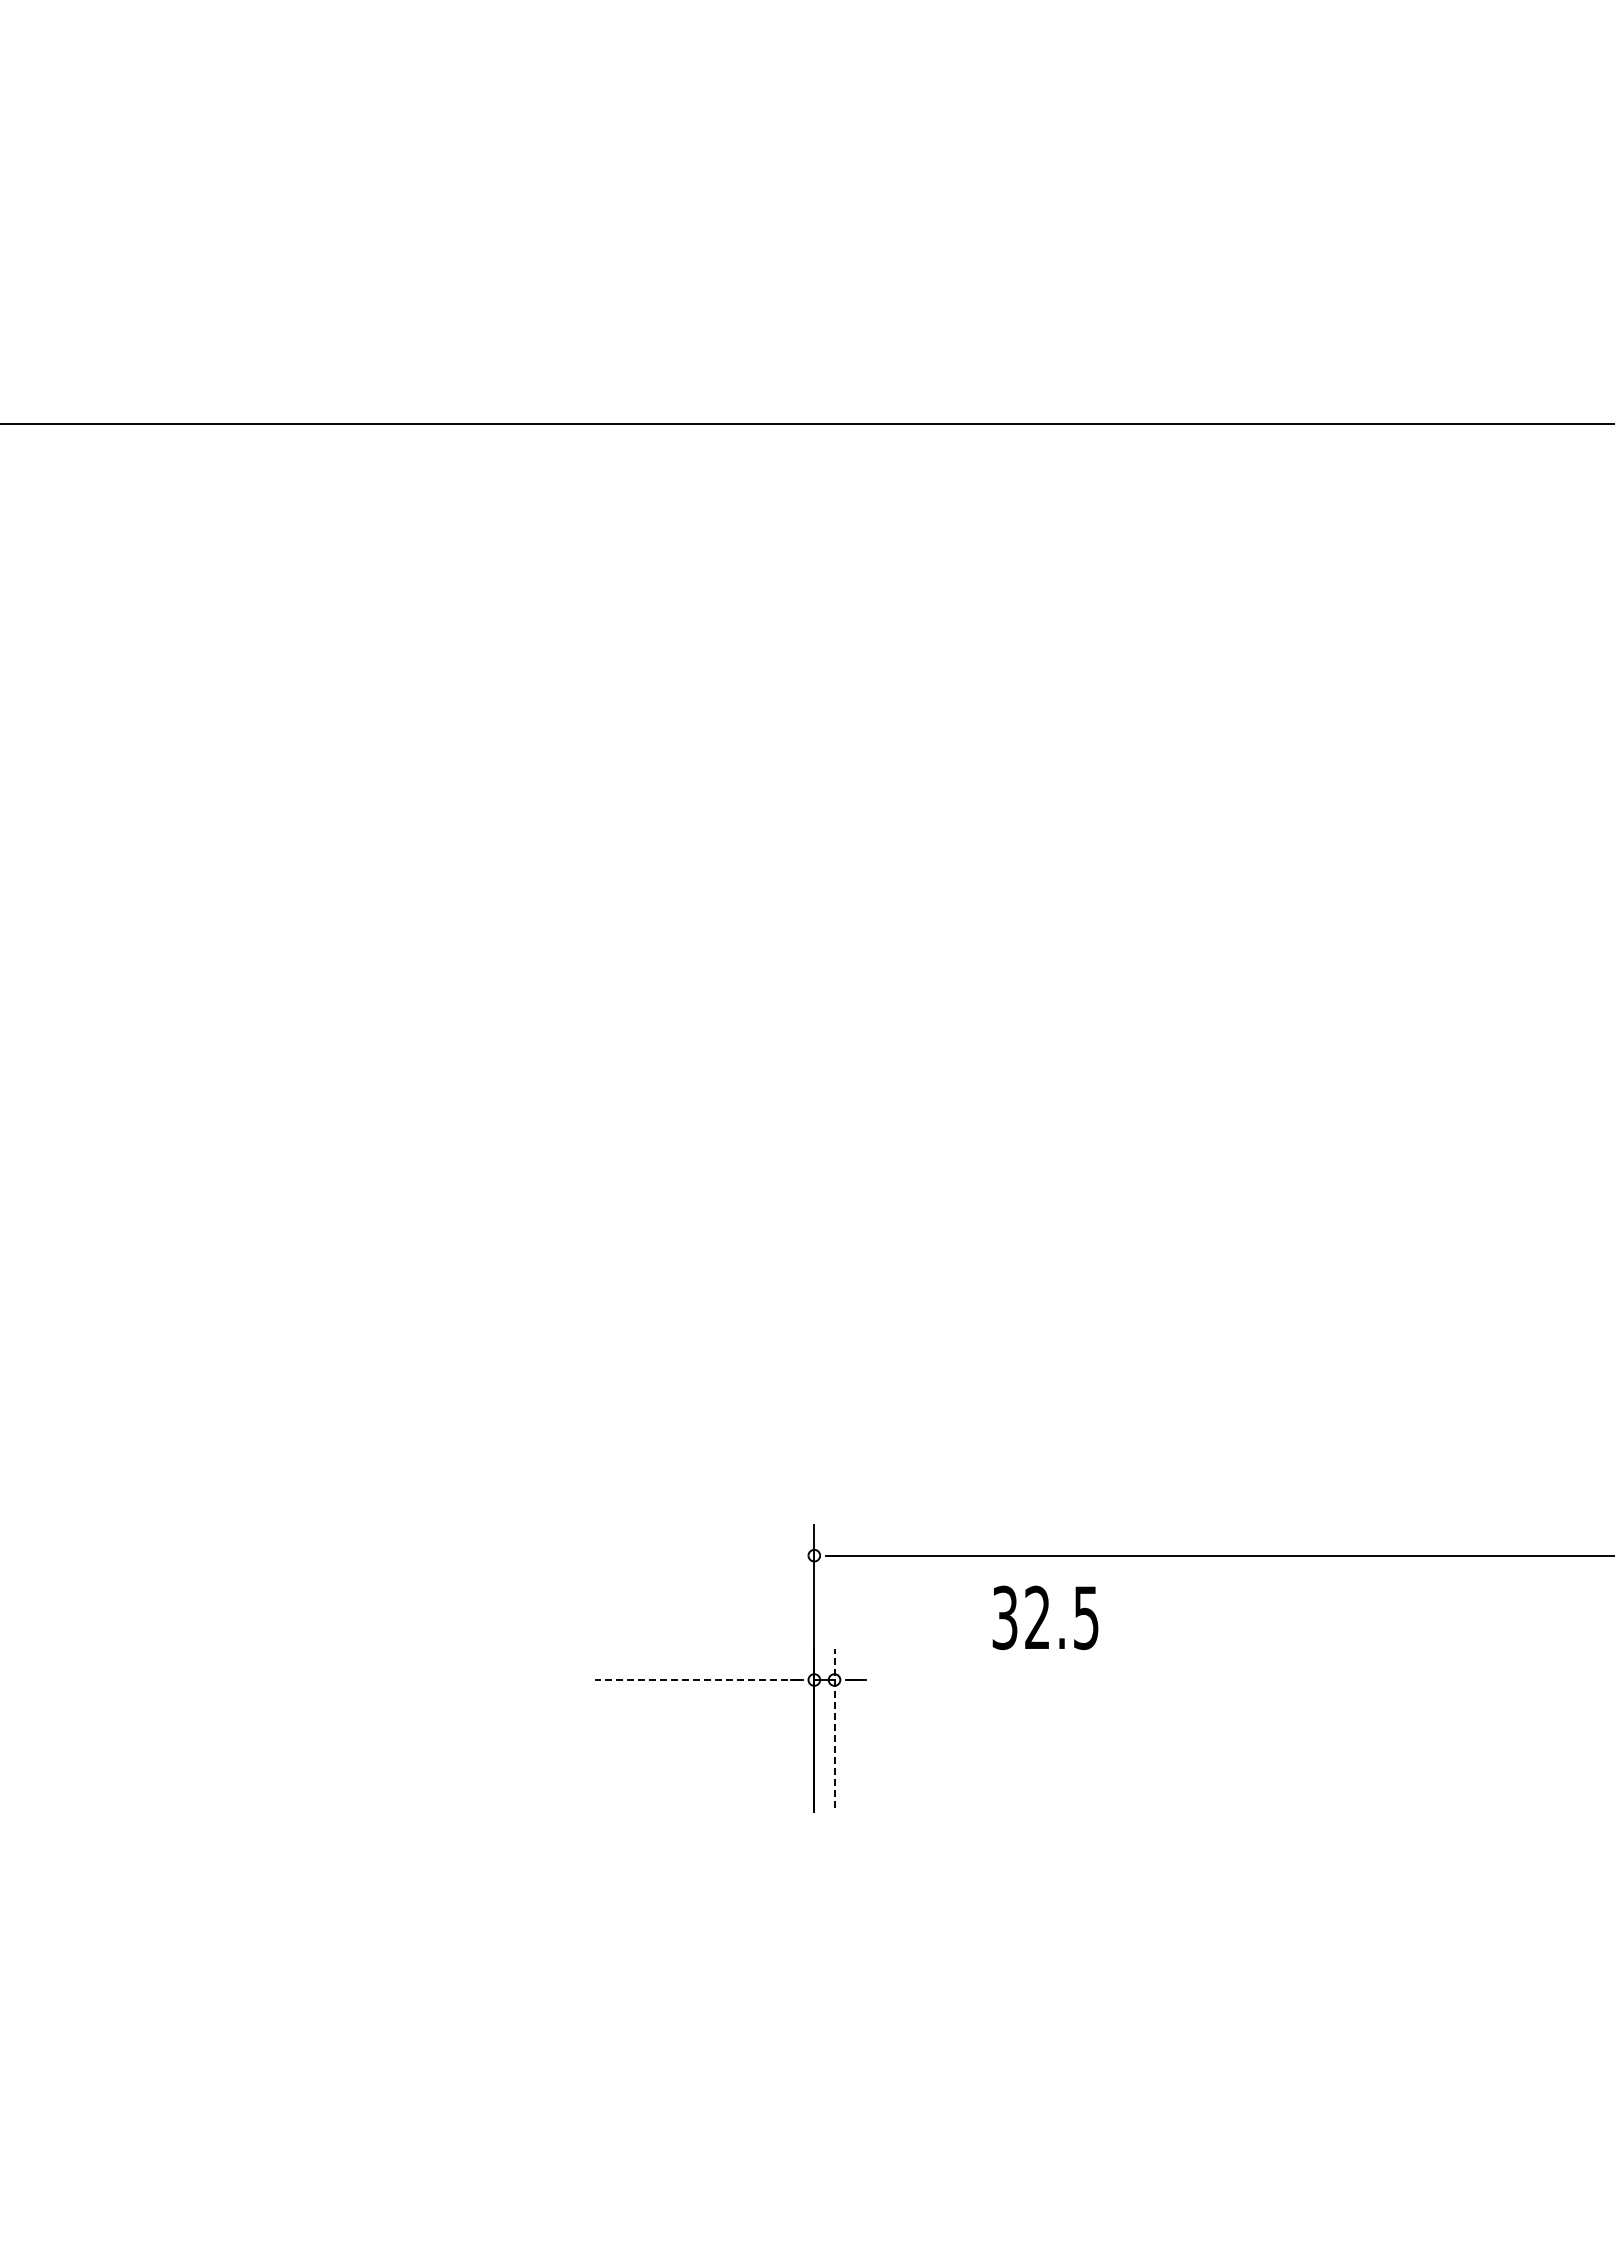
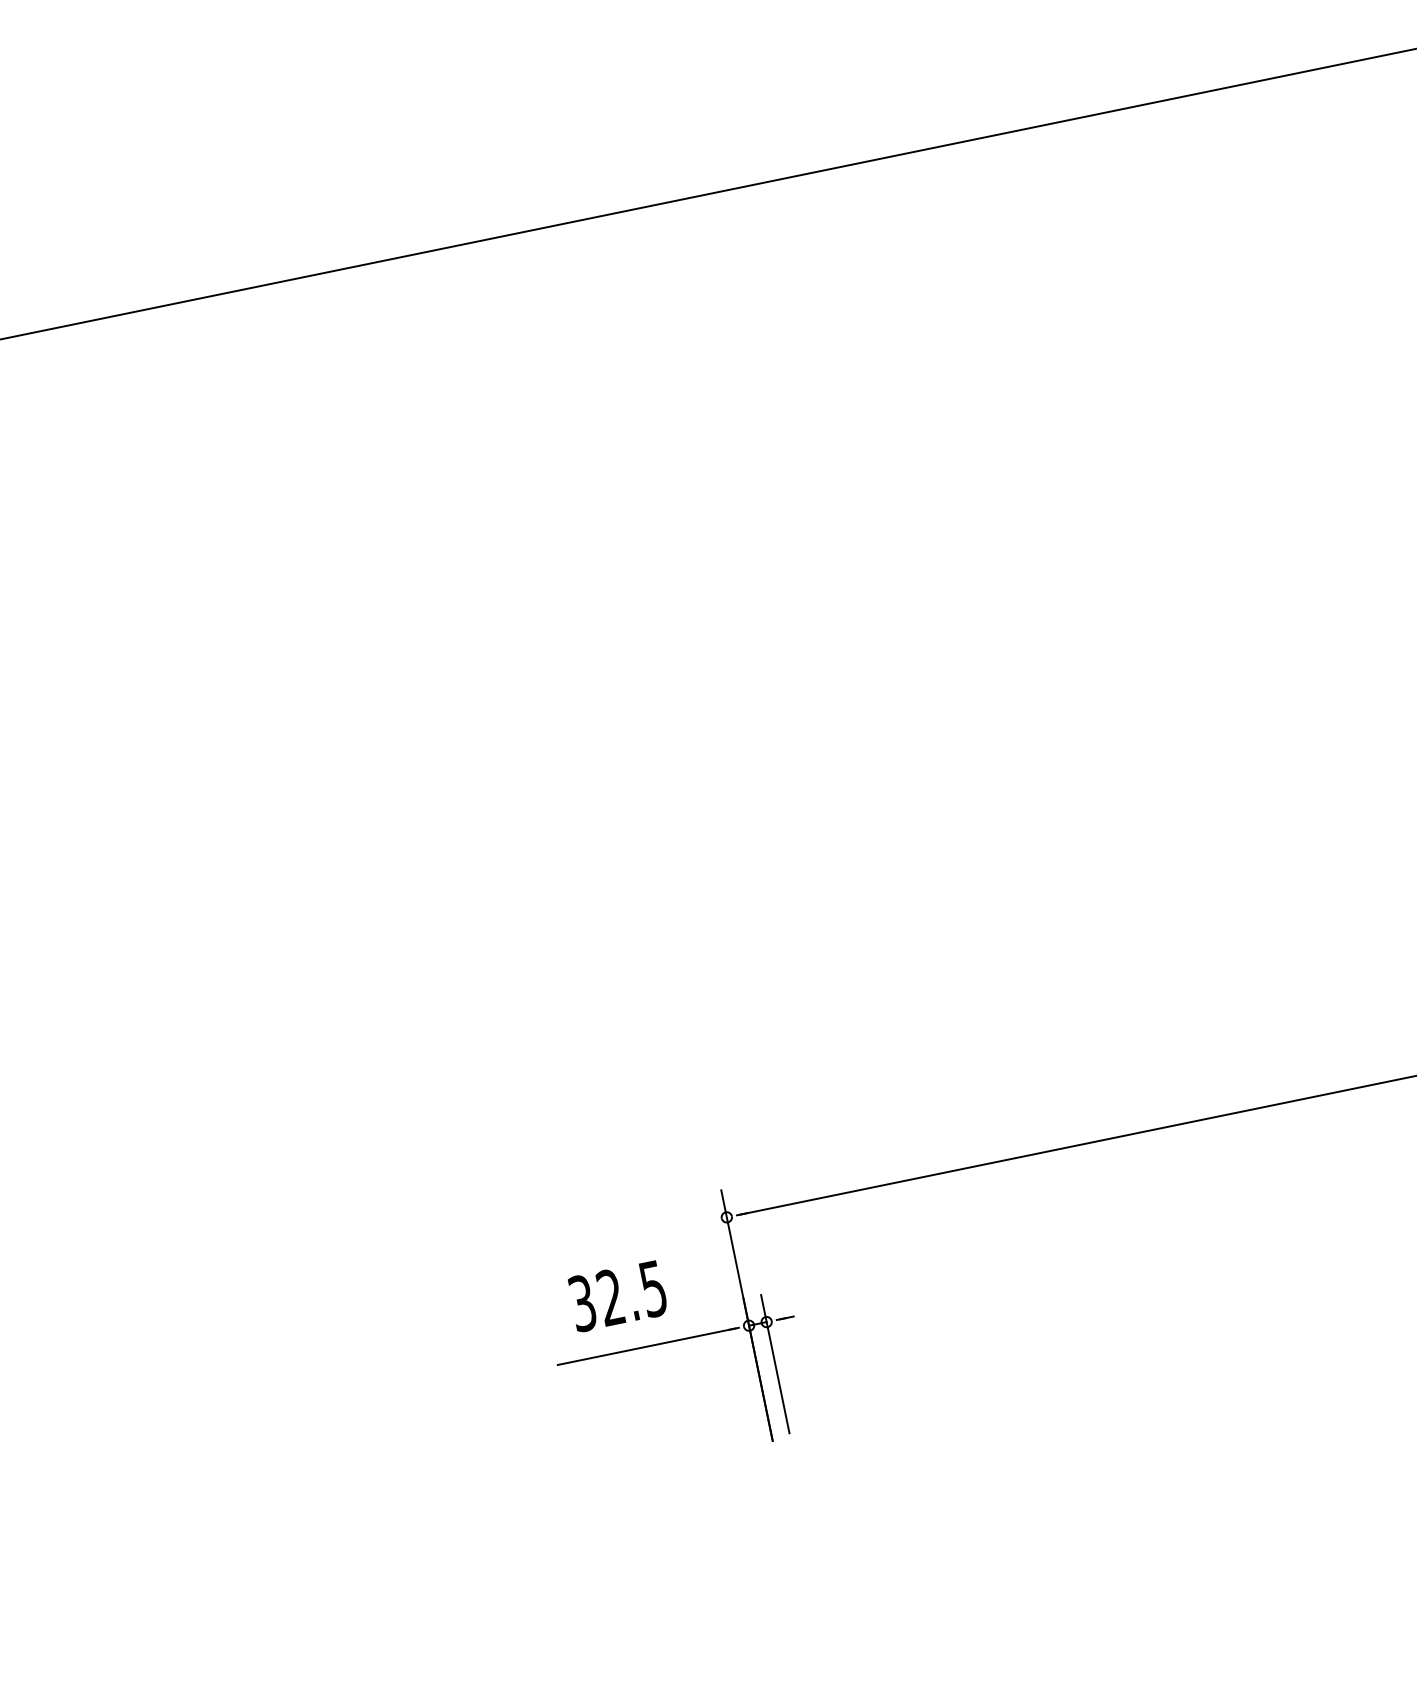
text: (1045, 1617) -> (617, 1295), moved
line: (696, 1680) -> (646, 1347), dashed -> solid
line: (834, 1727) -> (775, 1363), dashed -> solid

